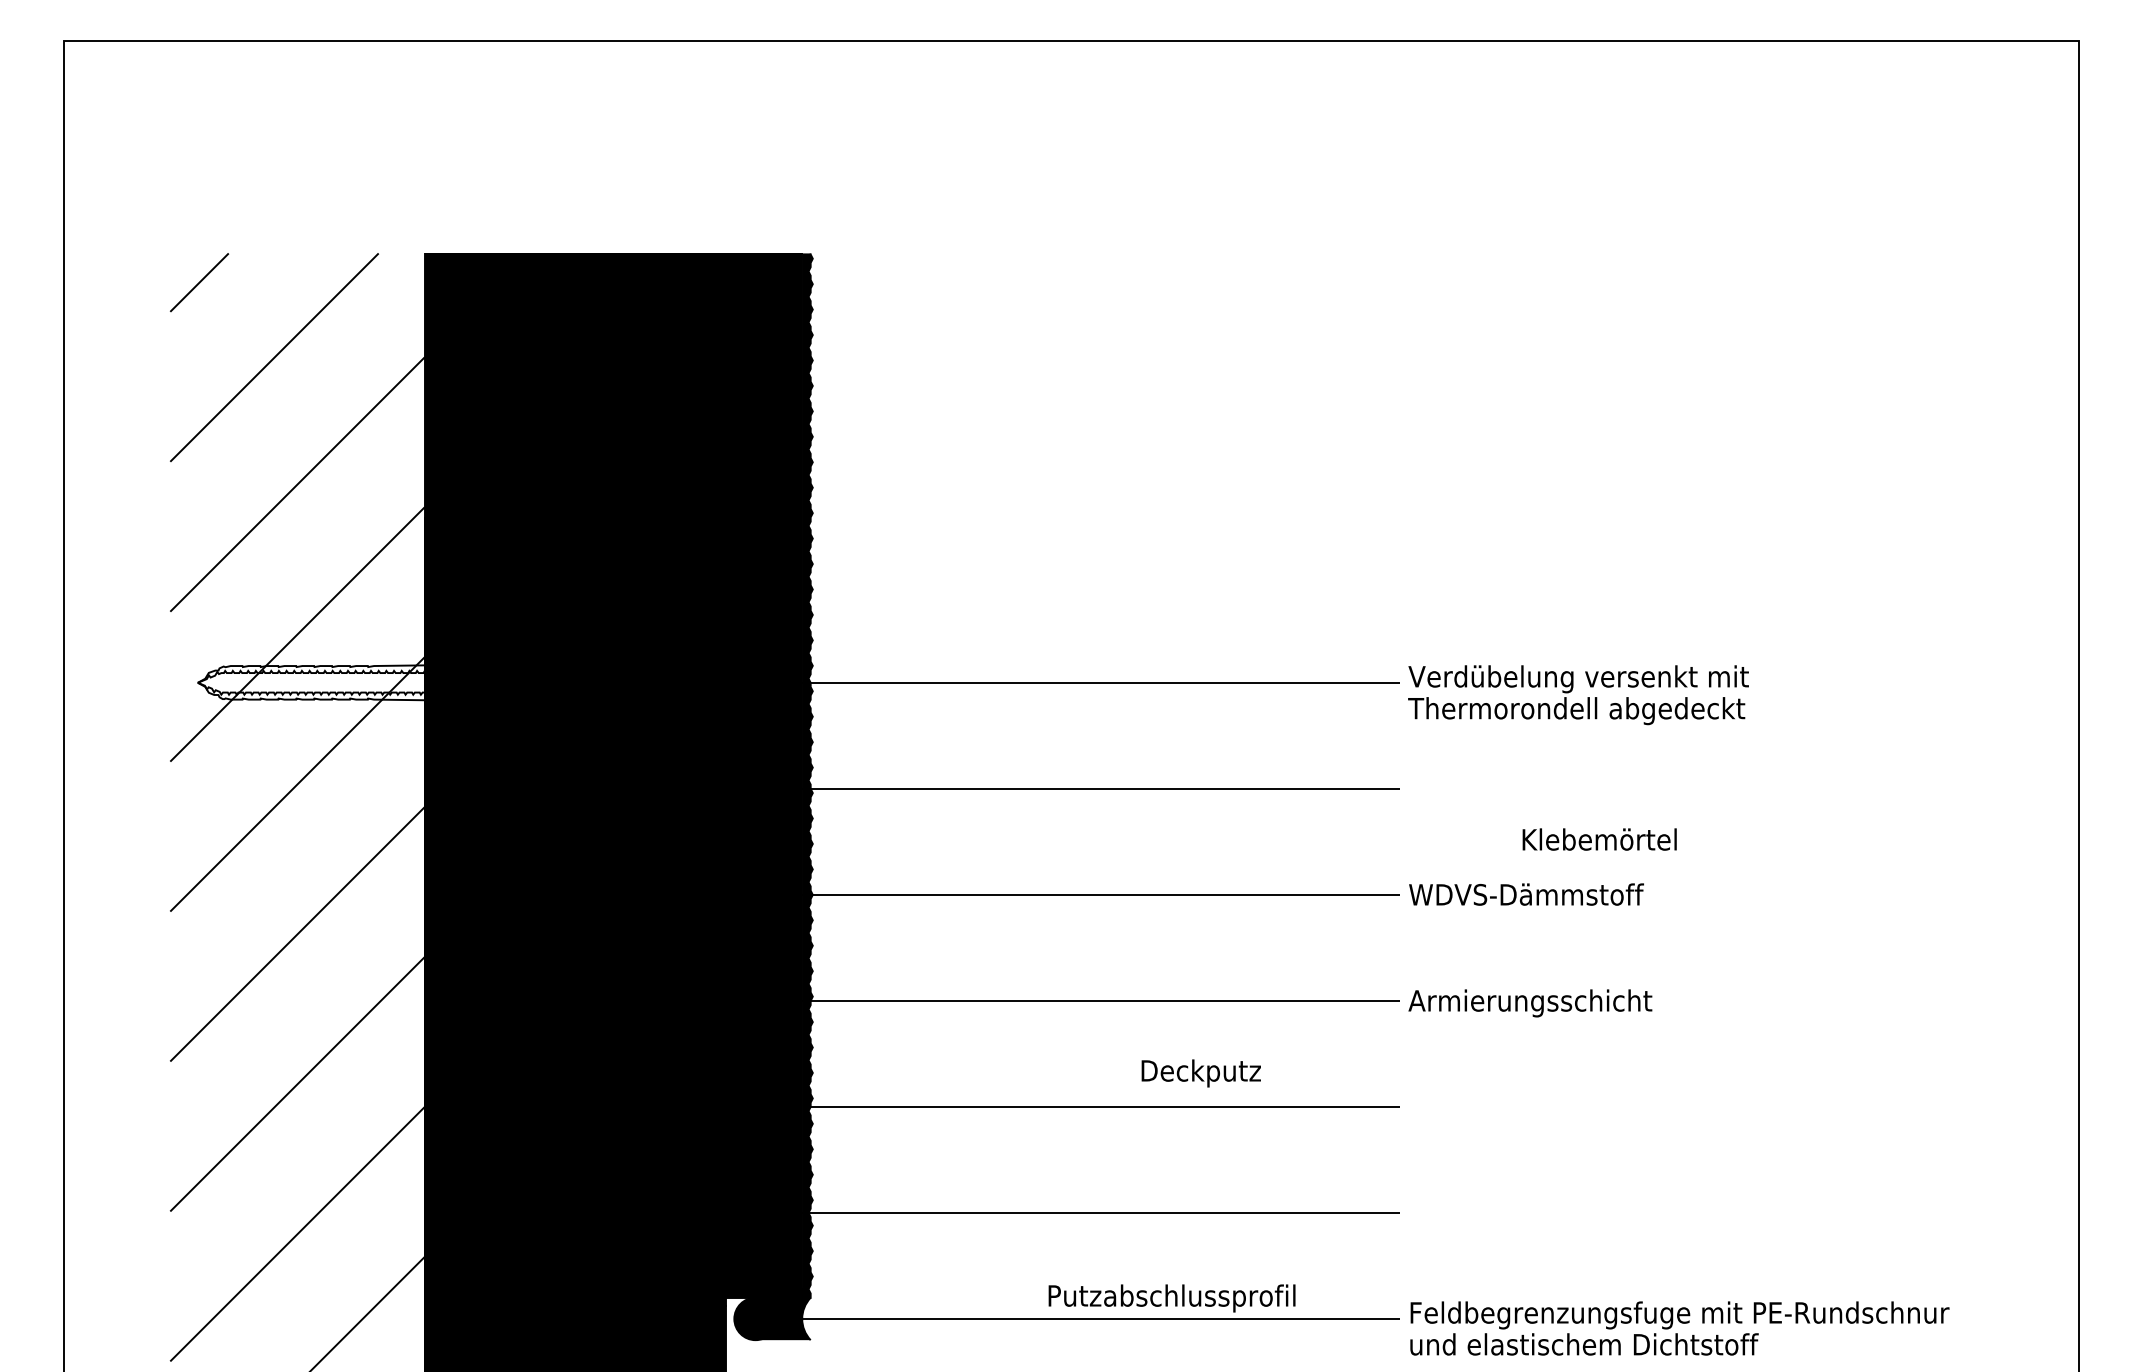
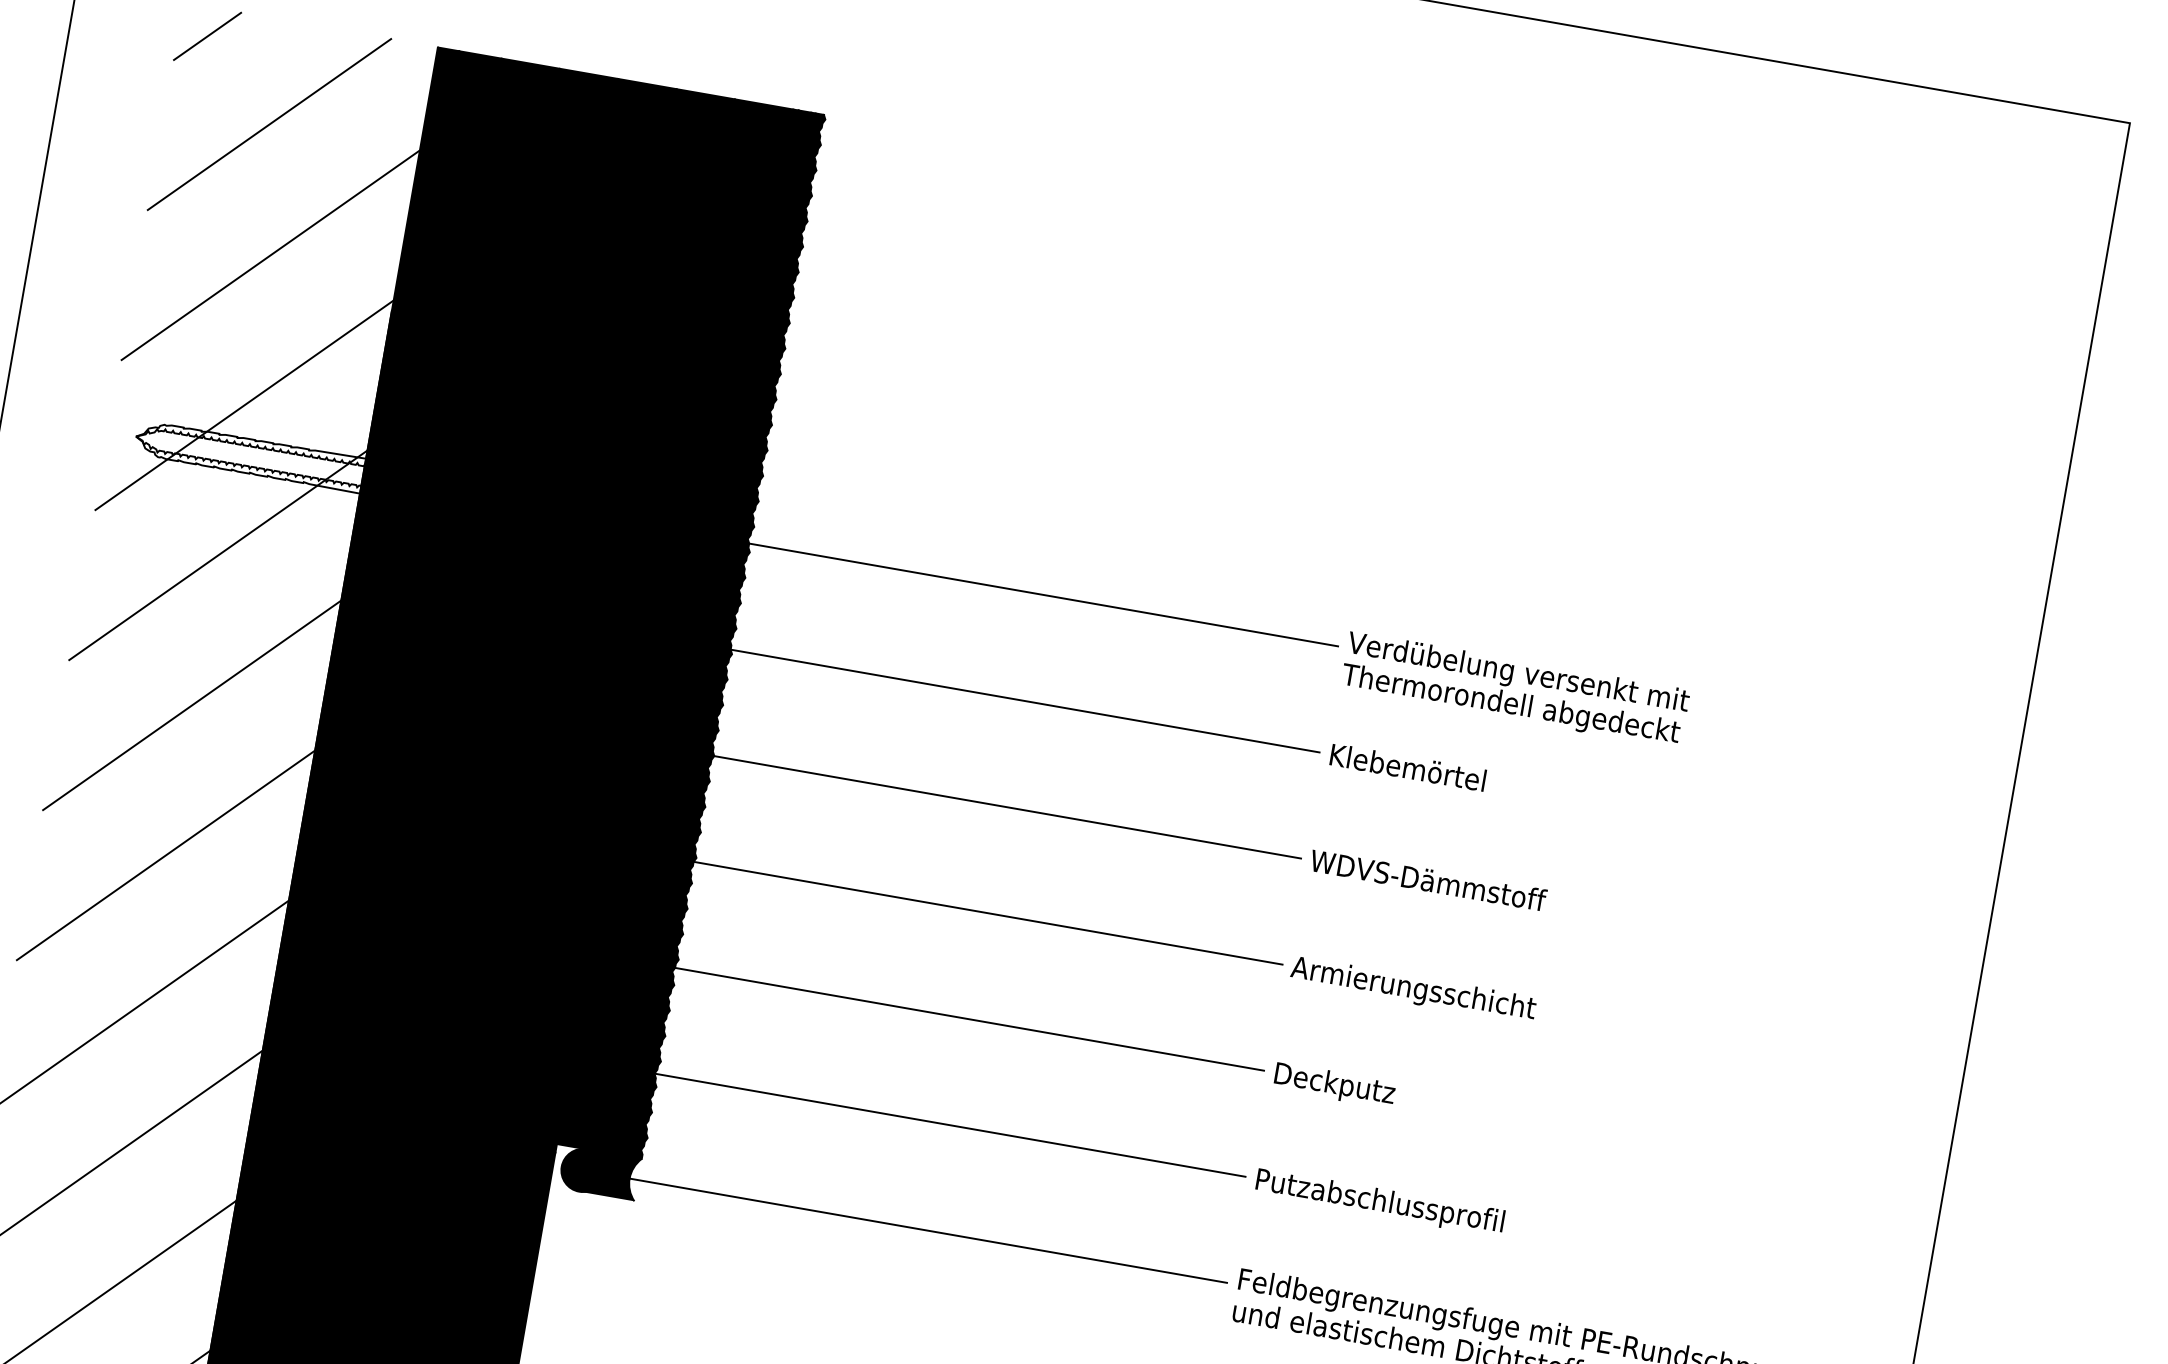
text: (1599, 839) -> (1407, 767), moved
text: (1200, 1073) -> (1333, 1085), moved
text: (1171, 1298) -> (1379, 1202), moved

